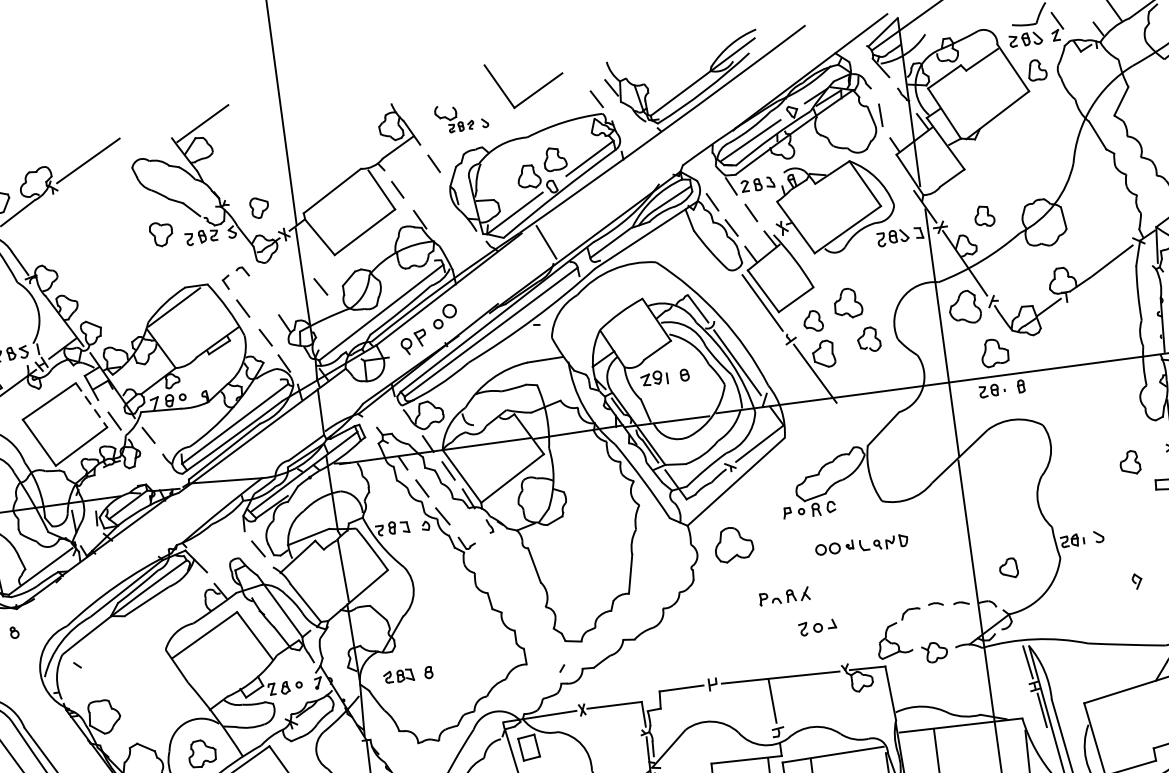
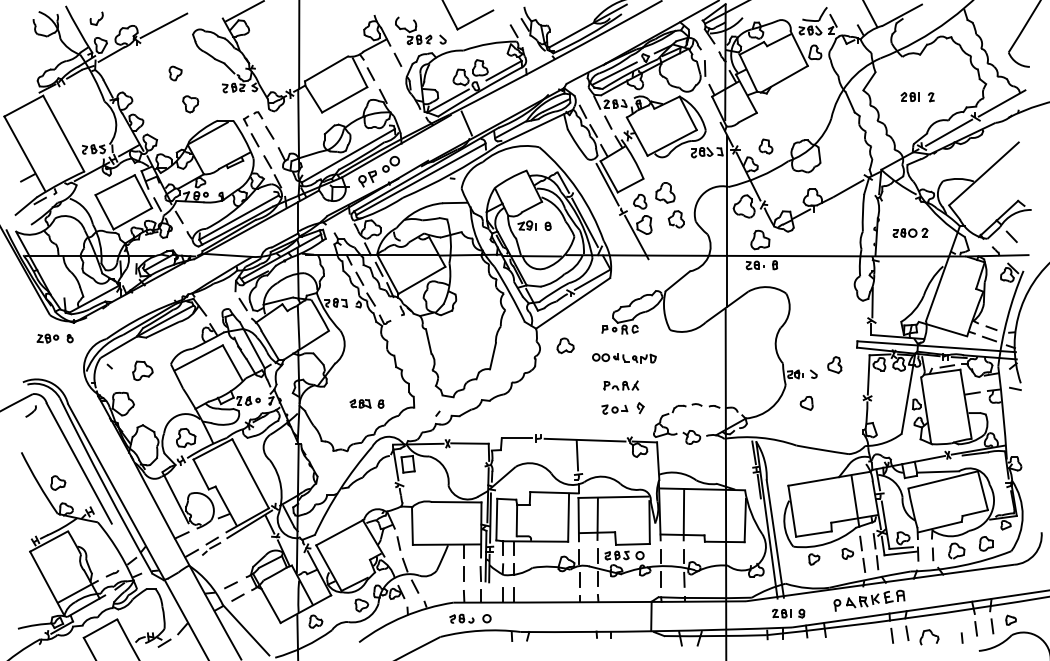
part: (460, 116) -> (420, 30), size x1.43
part: (259, 207) -> (175, 73), moved
part: (161, 234) -> (190, 104), moved
line: (320, 286) -> (269, 132), moved
line: (91, 404) -> (143, 191), dashed -> solid
part: (1129, 462) -> (834, 364), moved
part: (733, 544) -> (565, 345), size x0.62
part: (862, 545) -> (624, 358), moved
part: (1008, 568) -> (806, 403), moved
part: (1137, 582) -> (640, 408), moved
part: (784, 596) -> (621, 385), moved
part: (125, 664) -> (142, 370), added
part: (407, 674) -> (366, 403), moved

